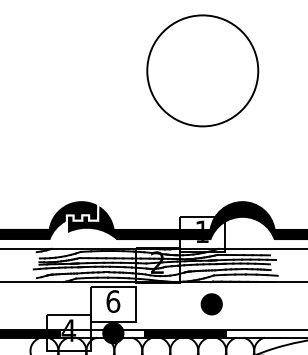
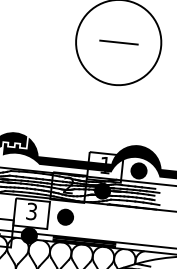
line: (202, 70) -> (118, 42), added
fill: (246, 234) -> (138, 171), added
fill: (202, 265) -> (102, 191), added
text: (113, 301) -> (32, 211), 6 -> 3
part: (211, 304) -> (65, 217), moved

